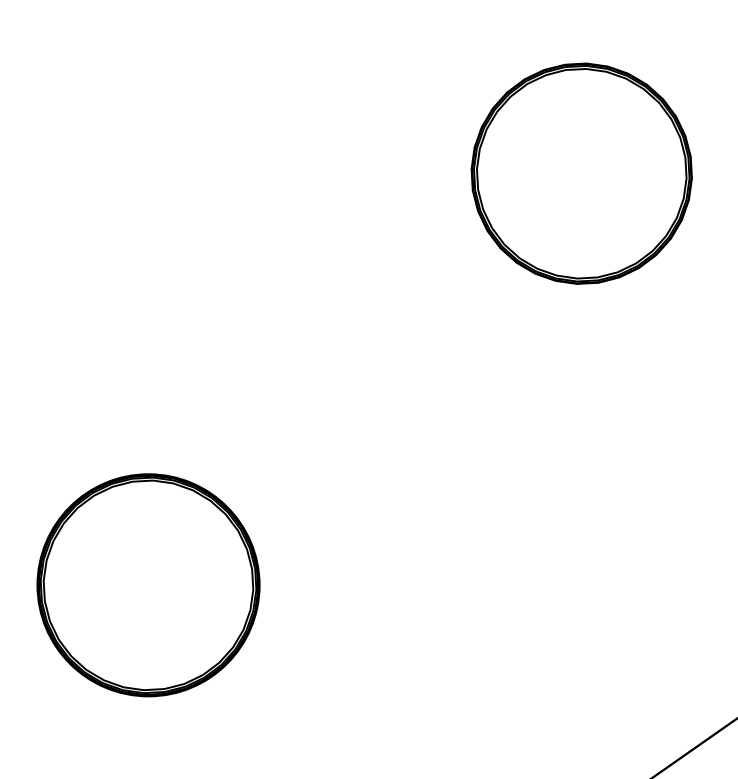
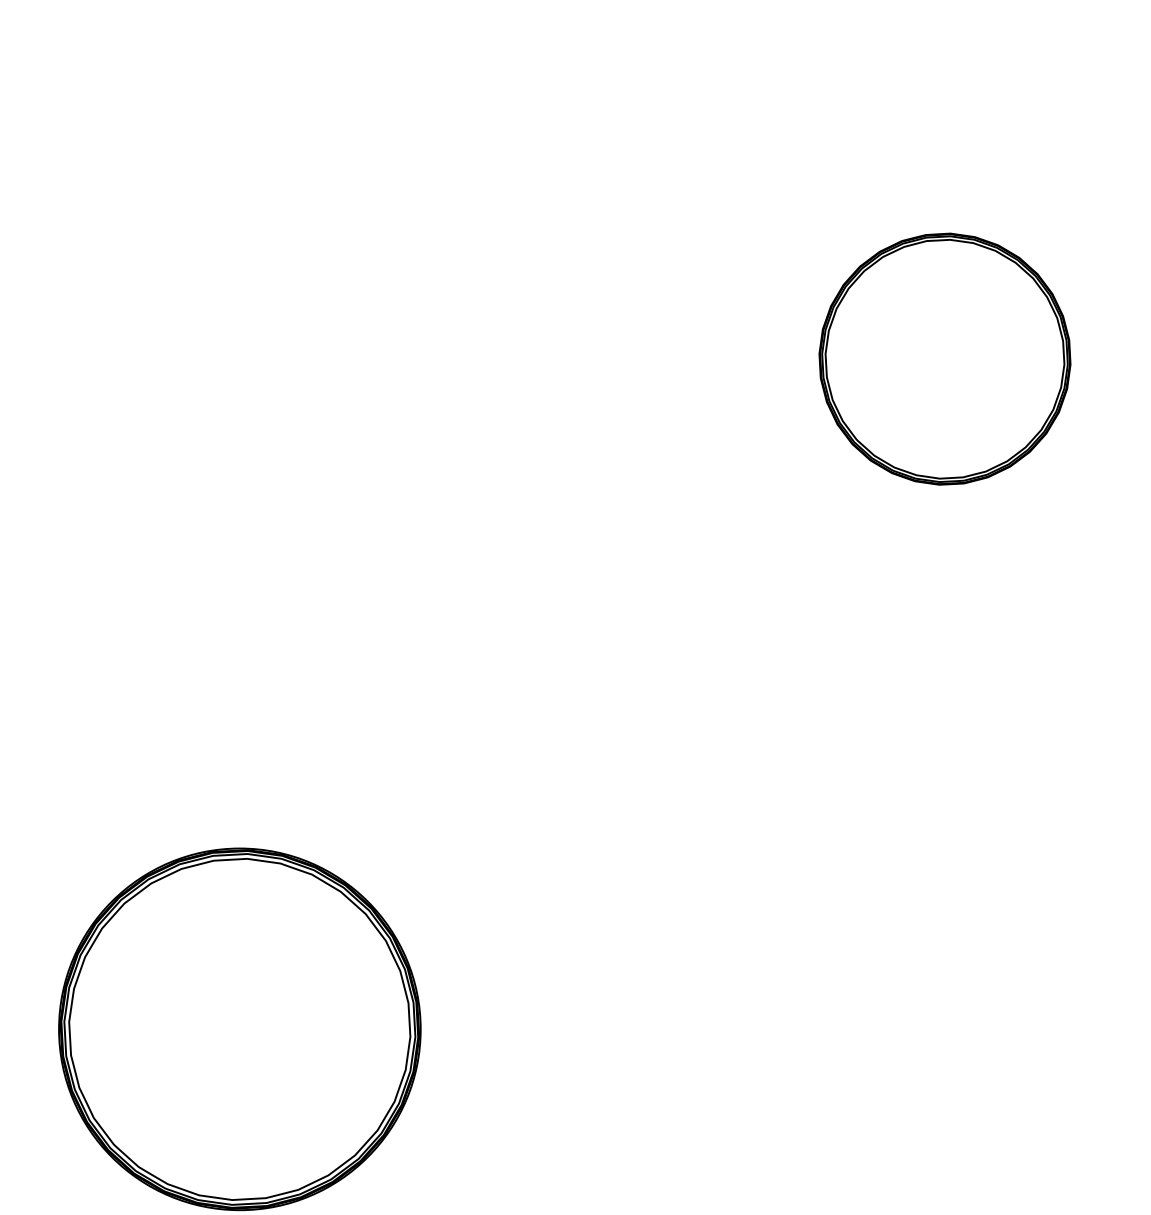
part: (581, 173) -> (944, 358), size x0.7

